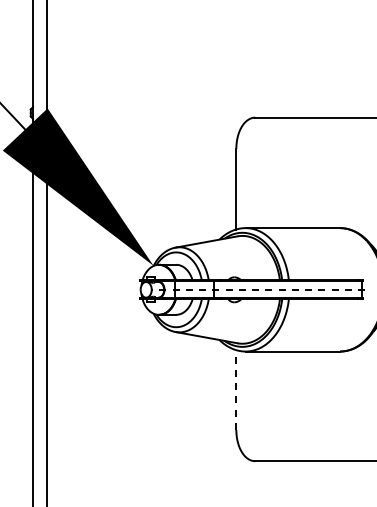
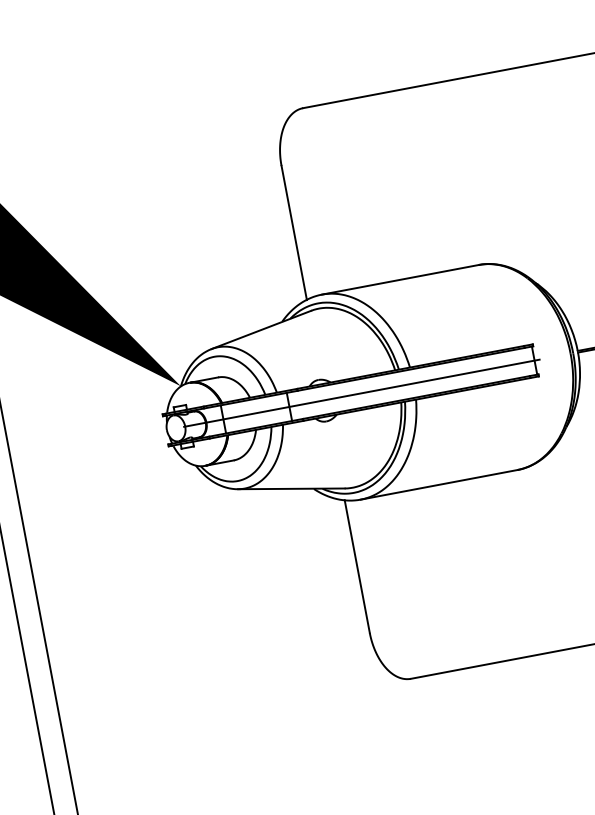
line: (258, 289) -> (362, 392), dashed -> solid
line: (236, 390) -> (357, 567), dashed -> solid

